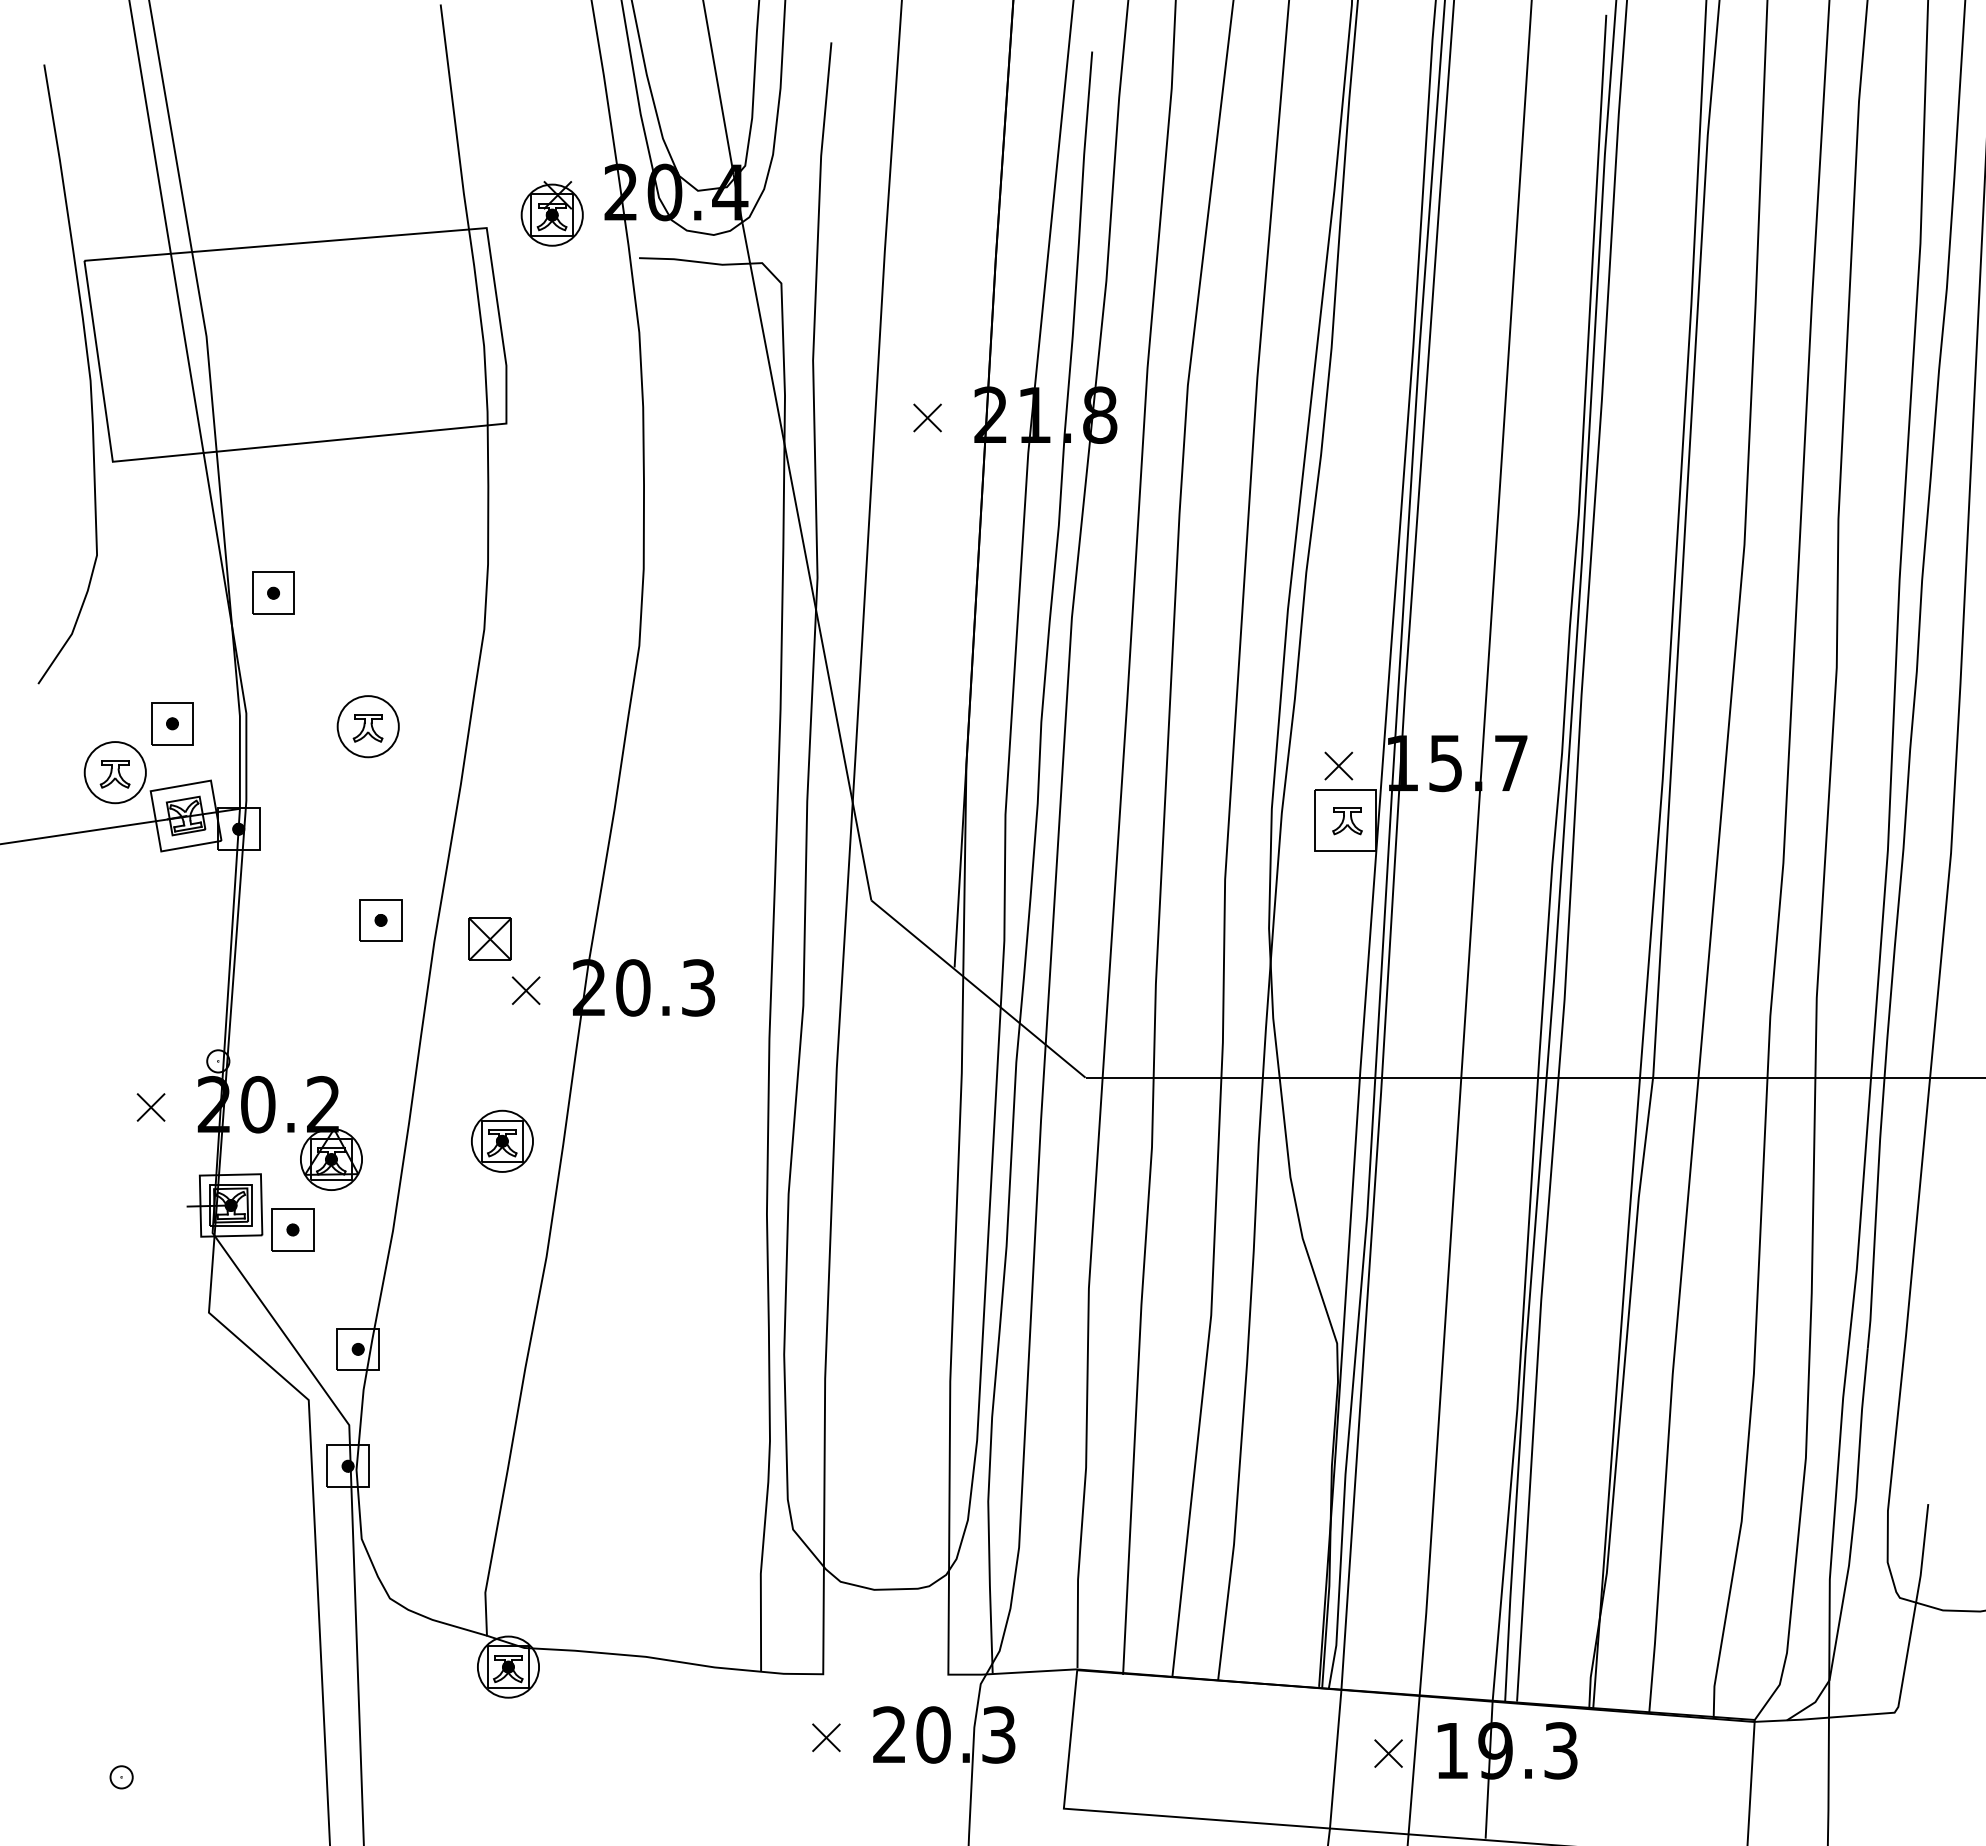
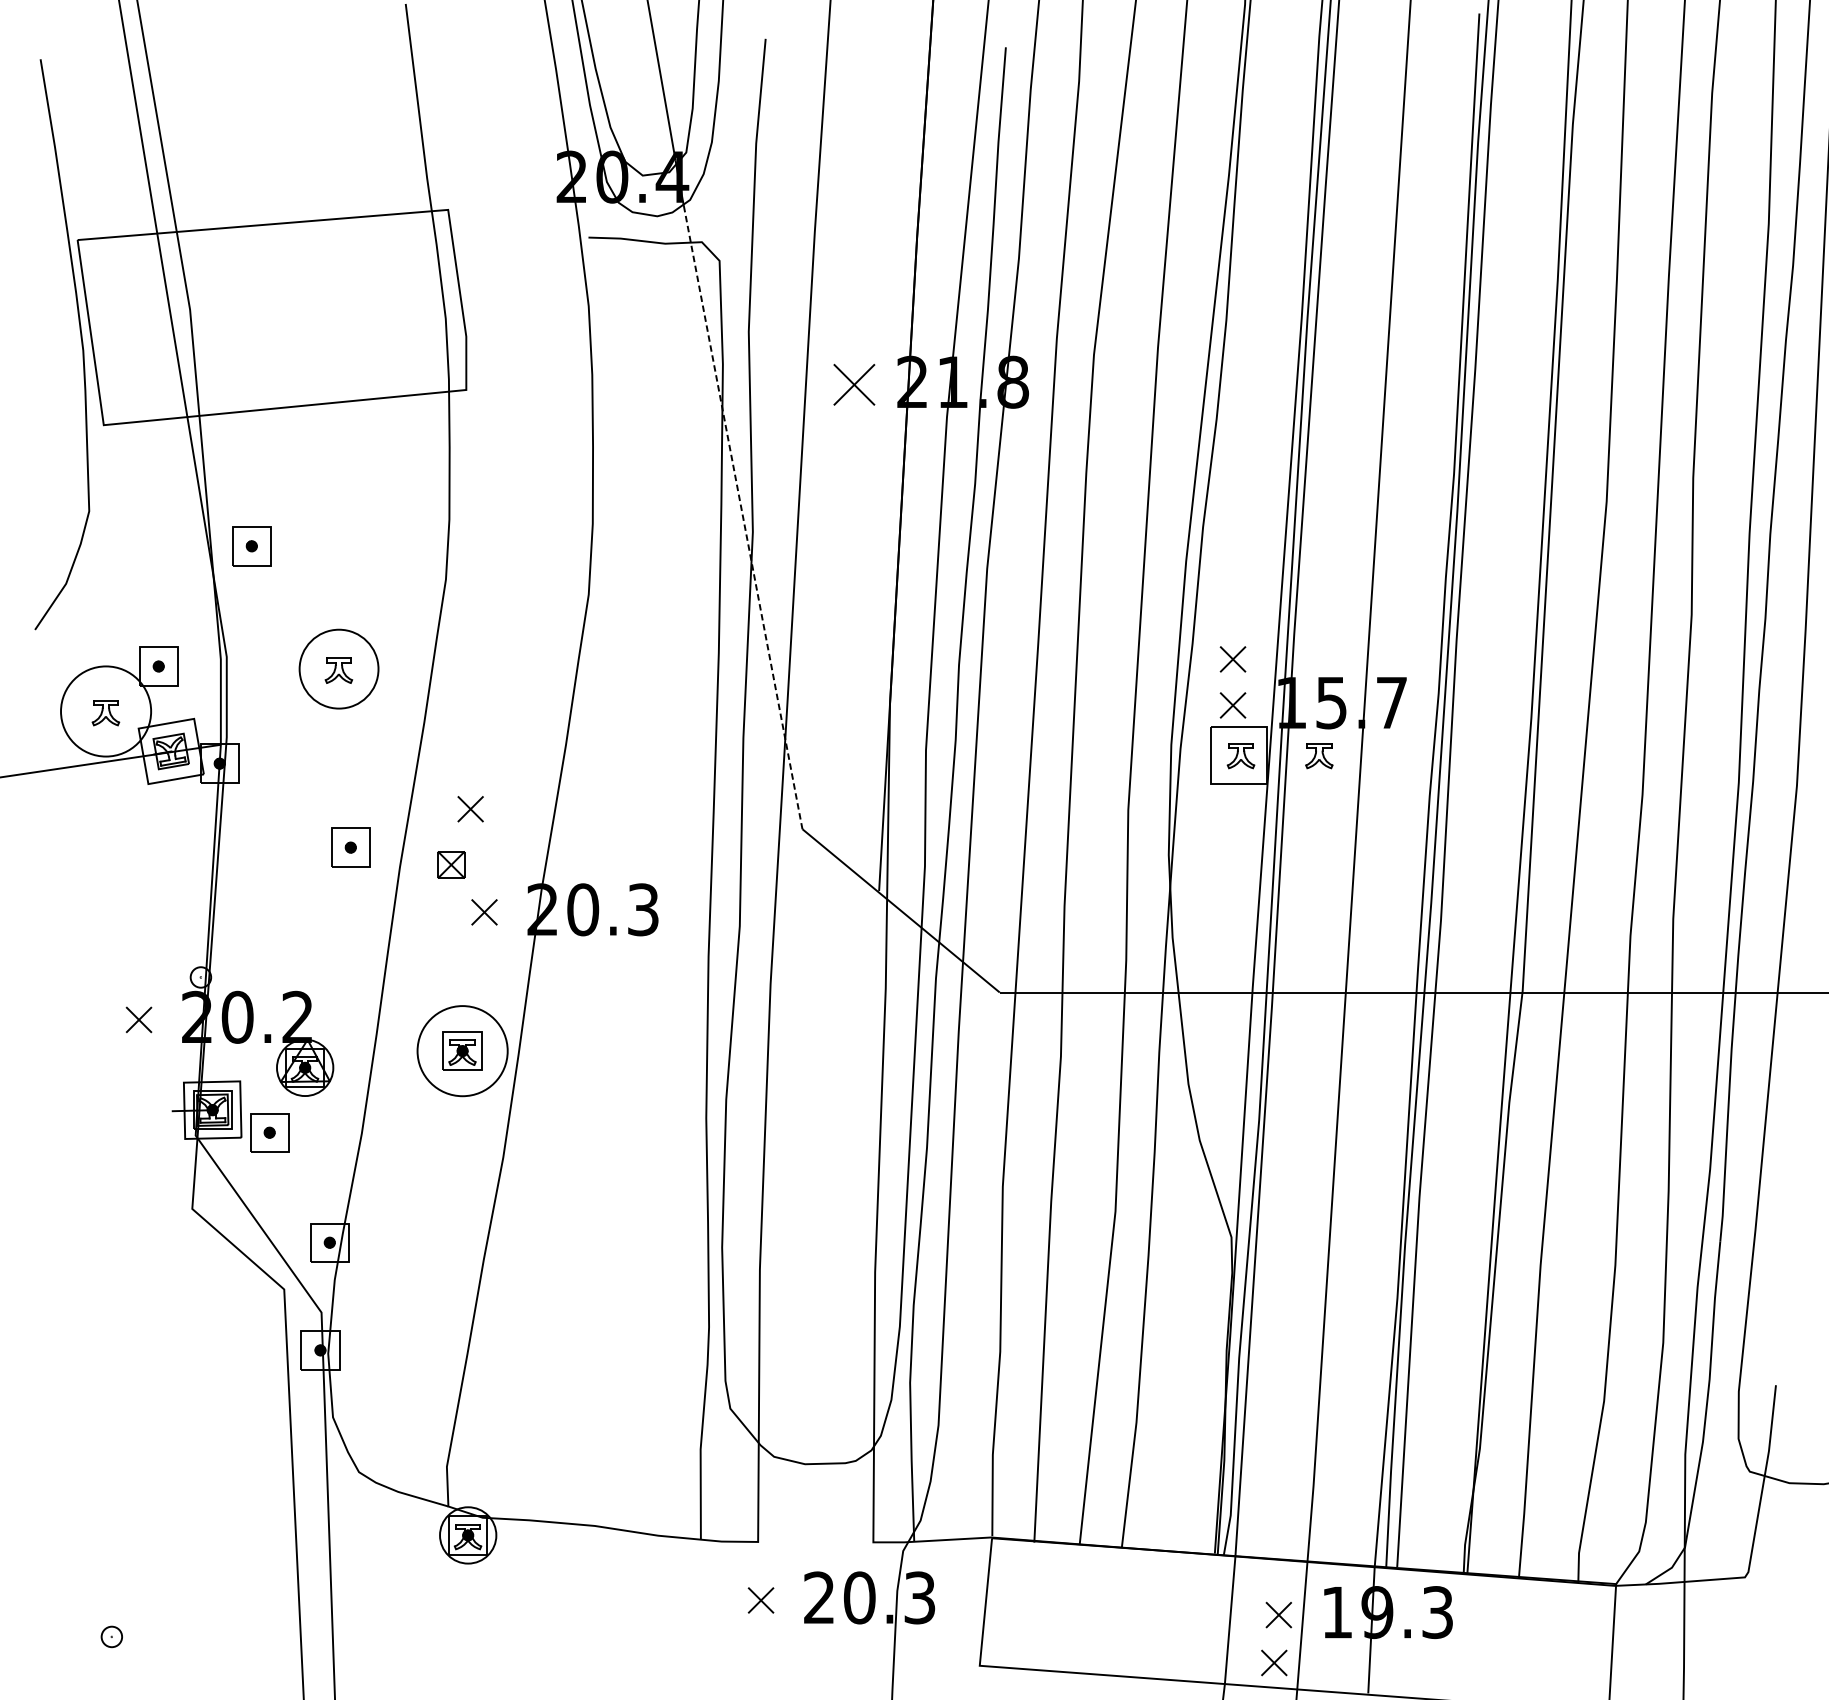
part: (551, 213) -> (507, 196), removed
part: (927, 417) -> (854, 384), size x1.6
line: (807, 562) -> (743, 517), solid -> dashed
part: (1338, 715) -> (1232, 658), added
circle: (367, 726) -> (338, 669), size x1.4
circle: (114, 772) -> (105, 711), size x1.6
part: (1432, 821) -> (1319, 756), added
part: (510, 878) -> (470, 809), added
part: (489, 938) -> (450, 864), size x0.7
circle: (502, 1140) -> (462, 1050), size x1.6
part: (1383, 1805) -> (1274, 1662), added

